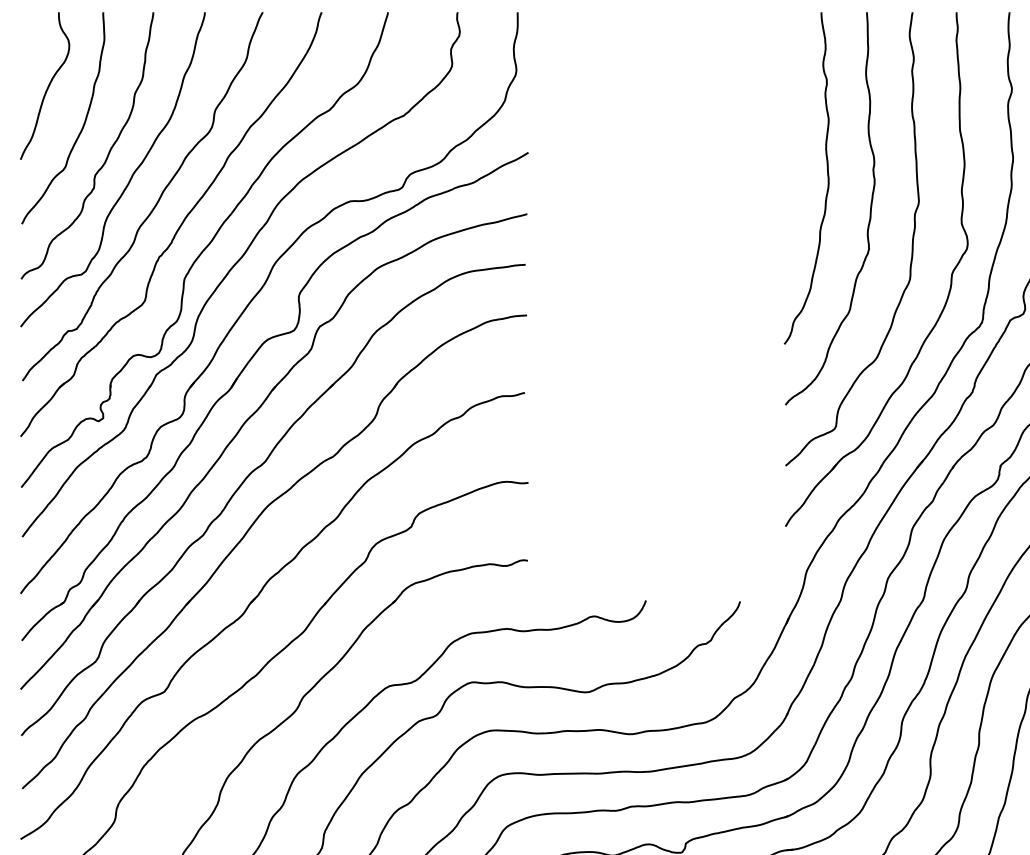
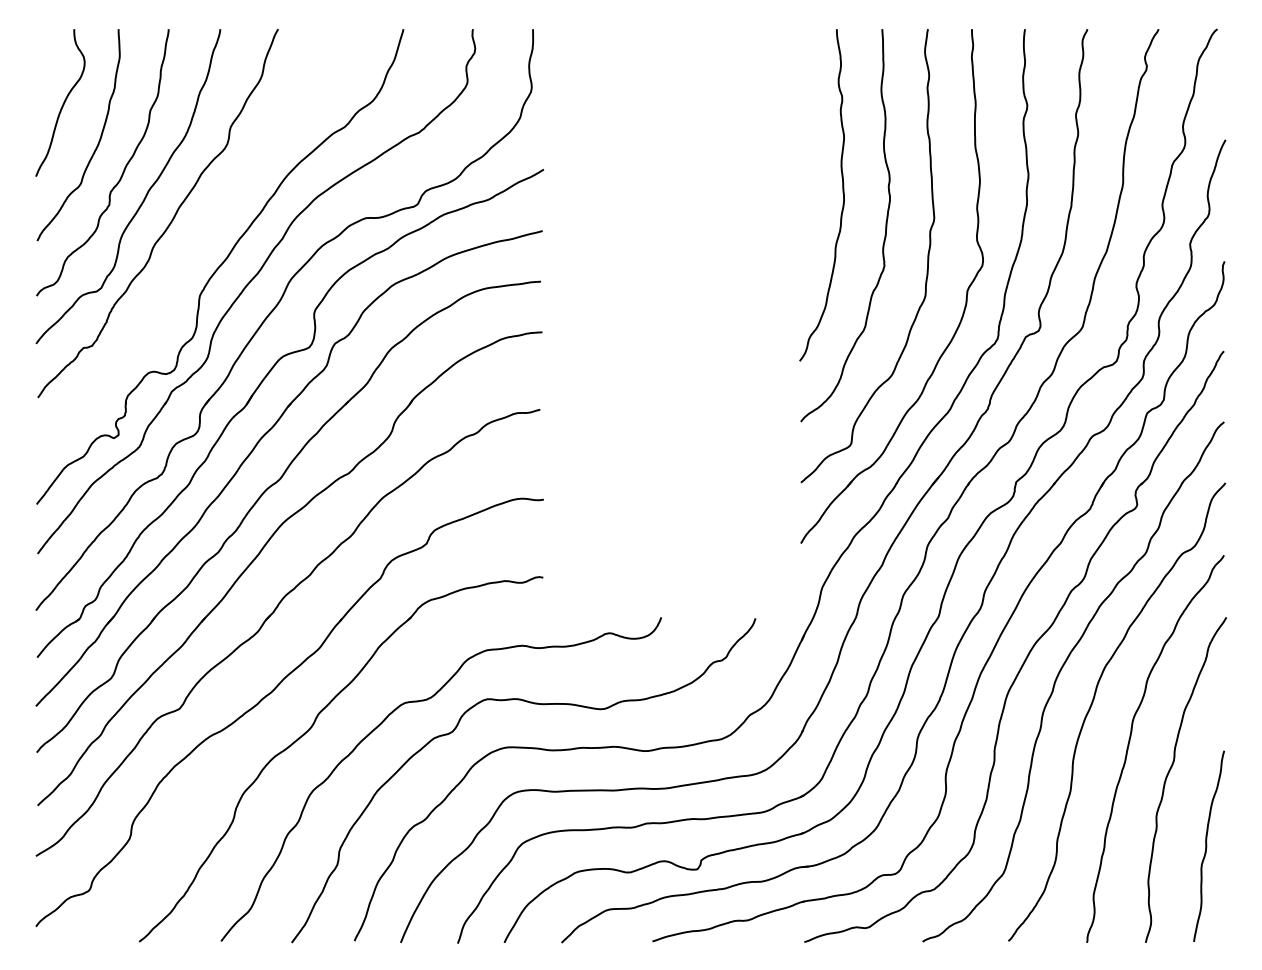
part: (178, 227) -> (193, 244), removed

